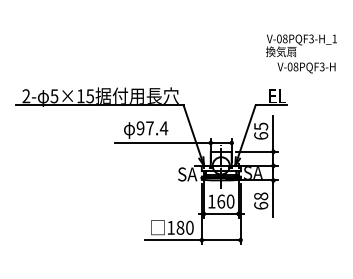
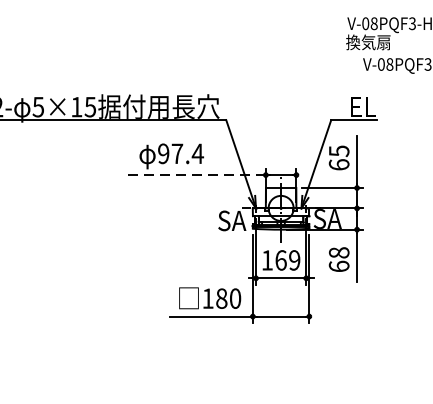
line: (162, 142) -> (195, 174), solid -> dashed
text: (230, 201) -> (294, 260), 160 -> 169

